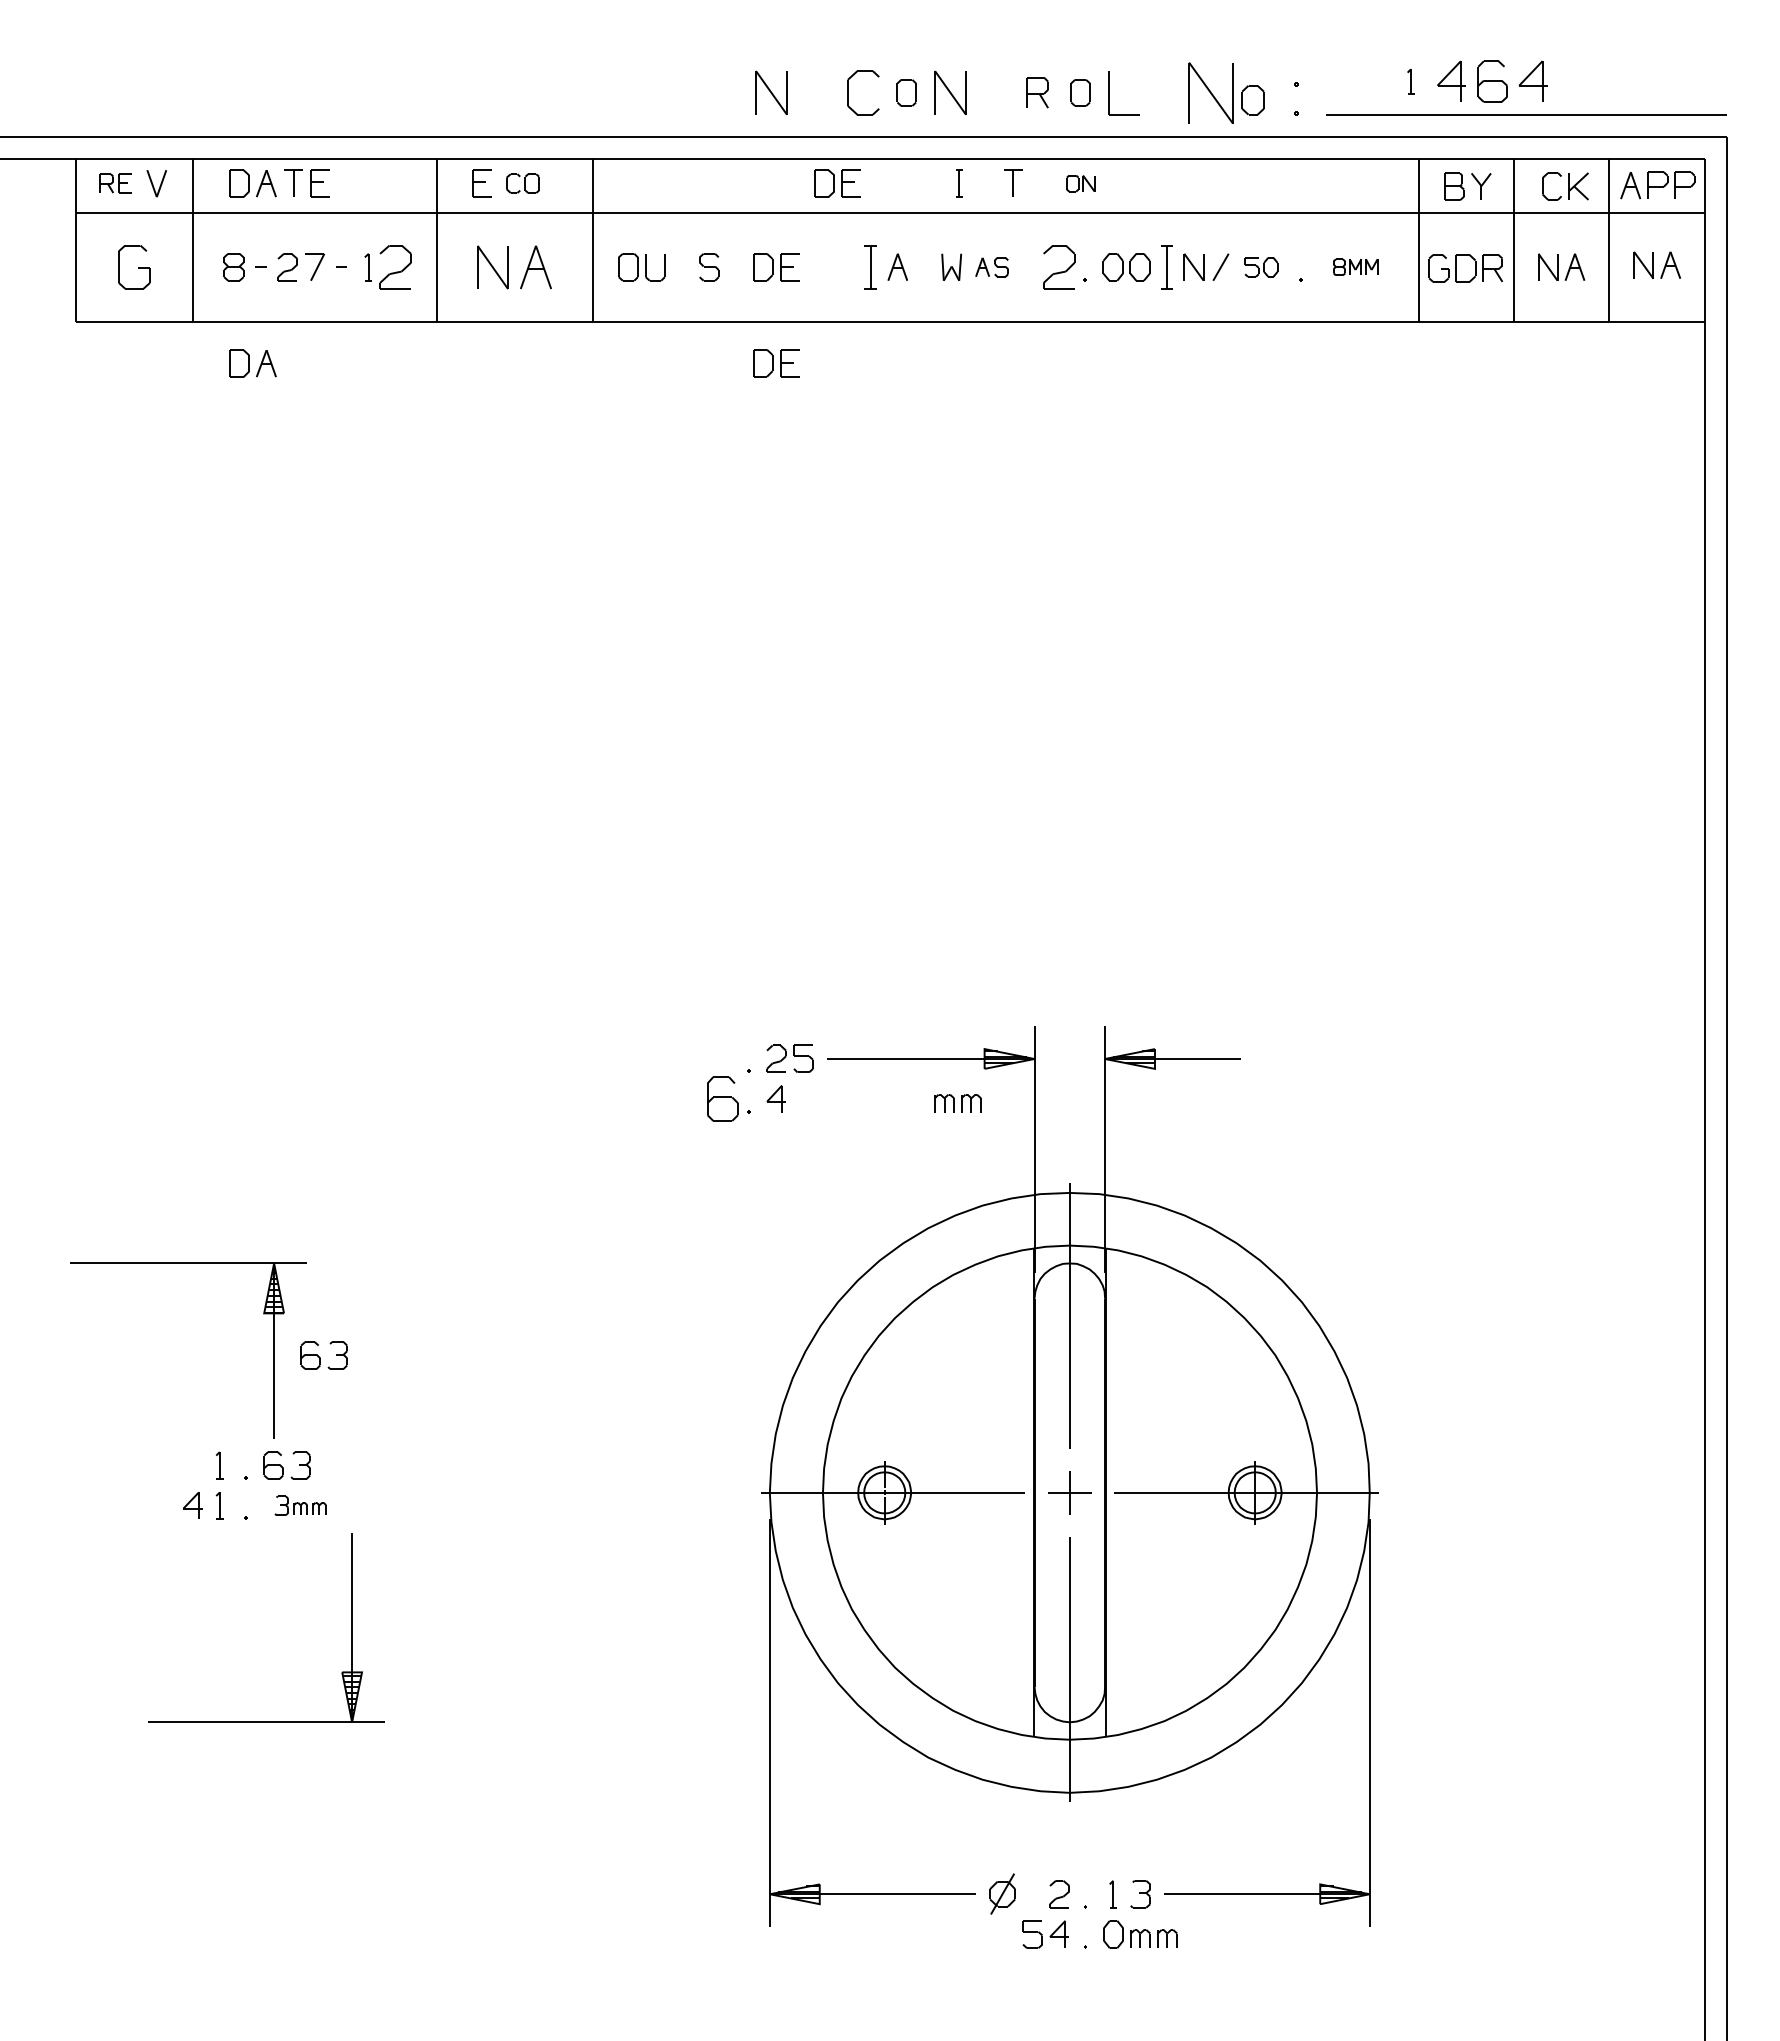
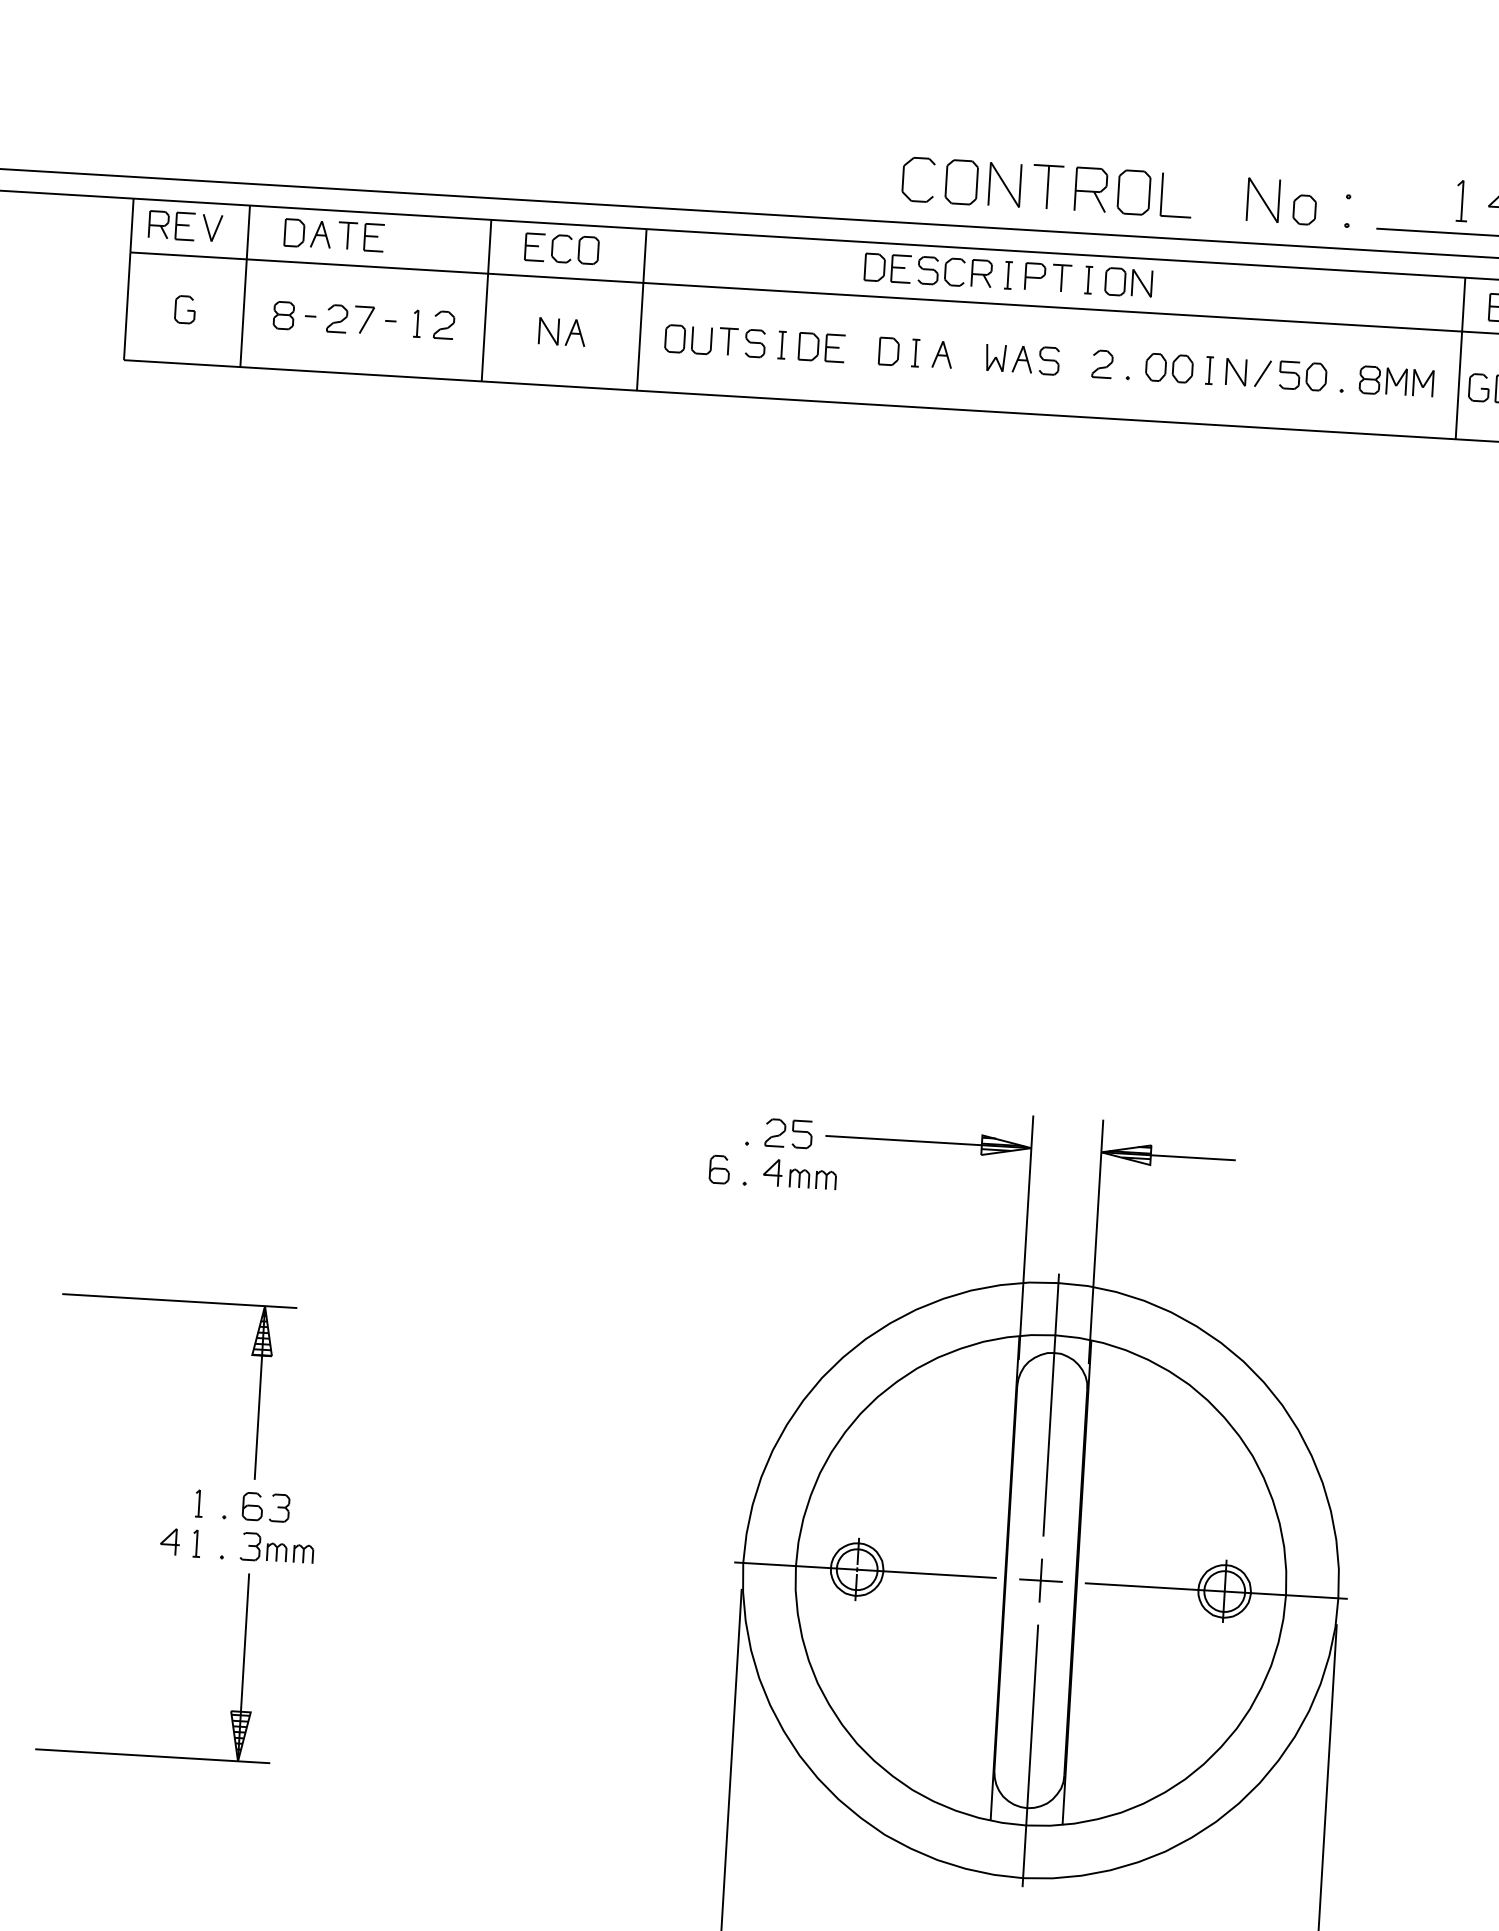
part: (1410, 81) -> (1461, 200), size x1.67
part: (771, 92) -> (827, 173), removed
part: (906, 92) -> (961, 181), size x1.67
part: (993, 92) -> (1047, 187), added
part: (1037, 92) -> (1091, 189), size x1.43
part: (1080, 92) -> (1133, 192), size x1.67
part: (1210, 92) -> (1262, 199), size x0.71
part: (986, 182) -> (1035, 275), added
part: (115, 183) -> (171, 225), size x1.43
part: (522, 183) -> (575, 249), size x1.43
part: (896, 183) -> (946, 271), added
part: (1040, 183) -> (1088, 280), added
part: (1080, 183) -> (1128, 282), size x1.67
part: (514, 266) -> (562, 331), size x0.62
part: (682, 266) -> (728, 341), added
part: (134, 267) -> (185, 309), size x0.62
part: (395, 267) -> (444, 325), size x0.62
part: (735, 267) -> (781, 345), added
part: (843, 267) -> (888, 351), added
part: (870, 267) -> (915, 353), size x0.62
part: (991, 267) -> (1035, 360), size x1.43
part: (1059, 267) -> (1102, 364), size x0.62
part: (1166, 267) -> (1208, 370), size x0.62
part: (1261, 267) -> (1303, 376), size x1.43
part: (1355, 267) -> (1396, 381), size x1.67
part: (252, 363) -> (296, 412), removed
part: (776, 363) -> (816, 443), removed
part: (722, 1099) -> (719, 1169), size x0.62
part: (957, 1103) -> (812, 1179), moved
part: (323, 1355) -> (308, 1400), removed
part: (300, 1505) -> (276, 1547), size x1.43
part: (351, 1627) -> (242, 1667), moved

